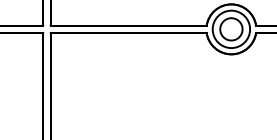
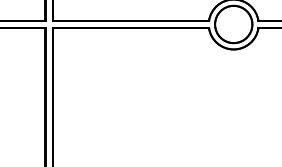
circle: (231, 29) -> (233, 24), size x1.67

